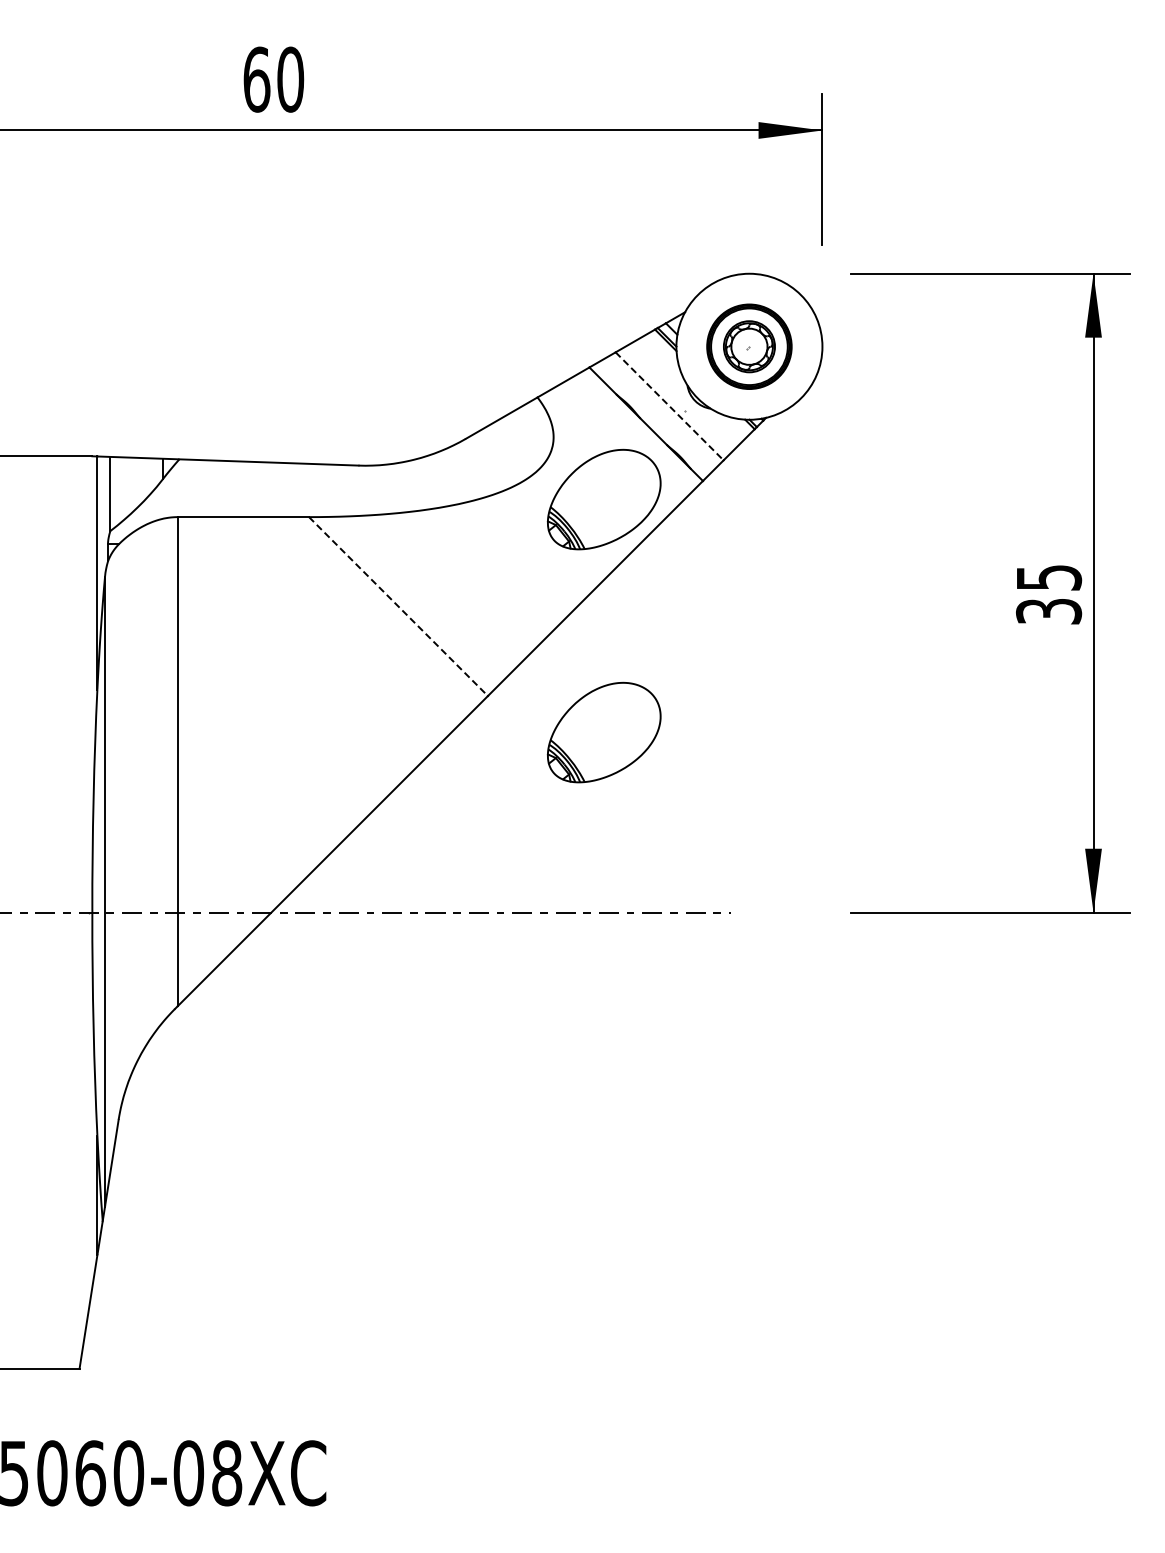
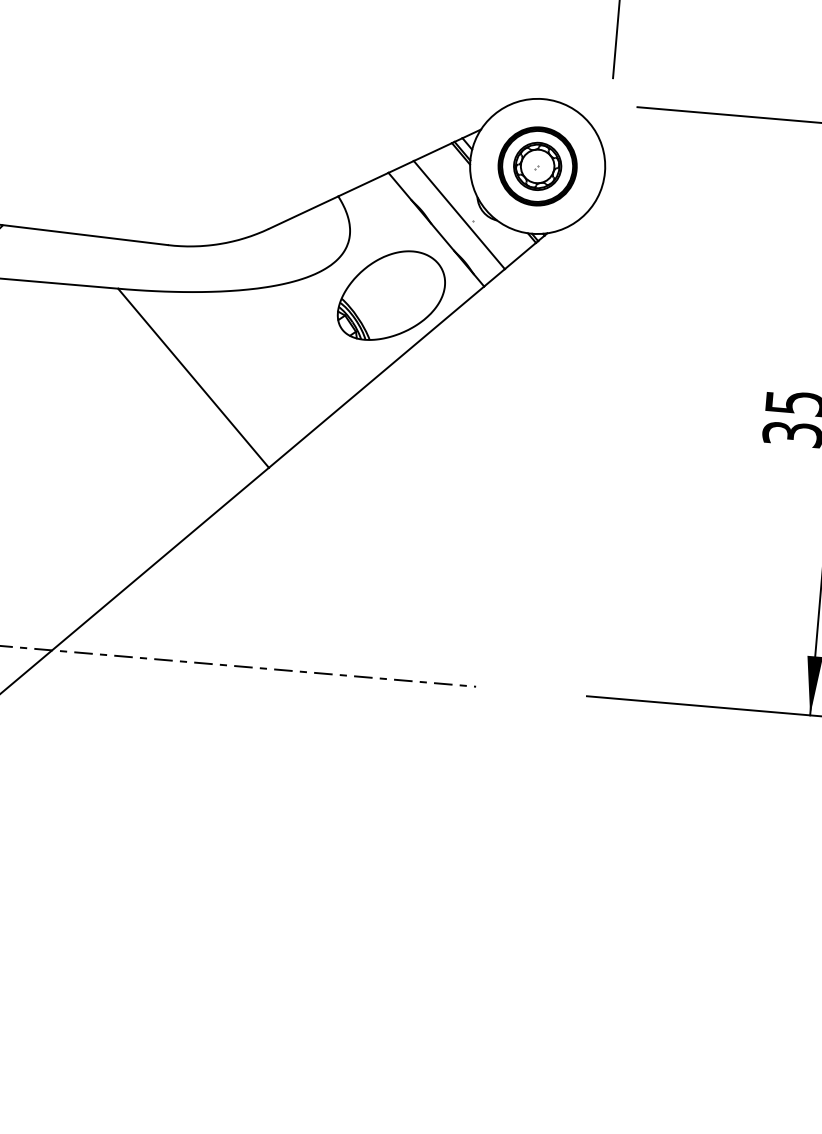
line: (669, 406) -> (459, 215), dashed -> solid
line: (398, 606) -> (193, 378), dashed -> solid
part: (603, 732) -> (372, 510), removed

